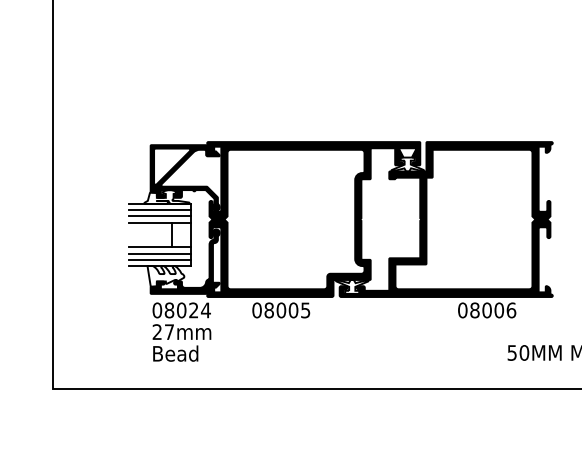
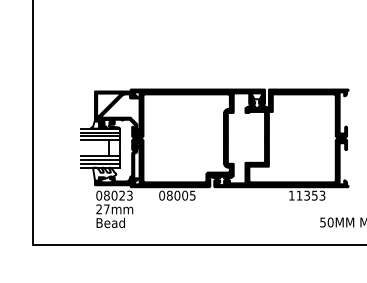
text: (205, 310) -> (129, 195), 08024 -> 08023
text: (486, 310) -> (306, 195), 08006 -> 11353

